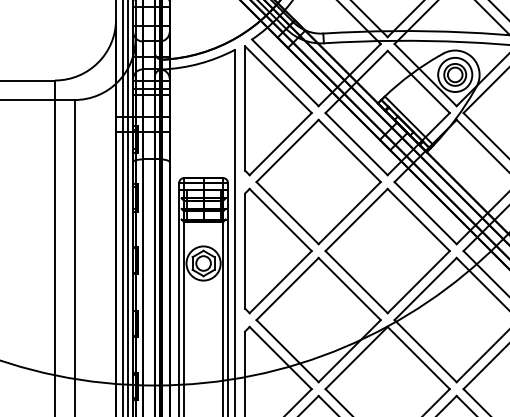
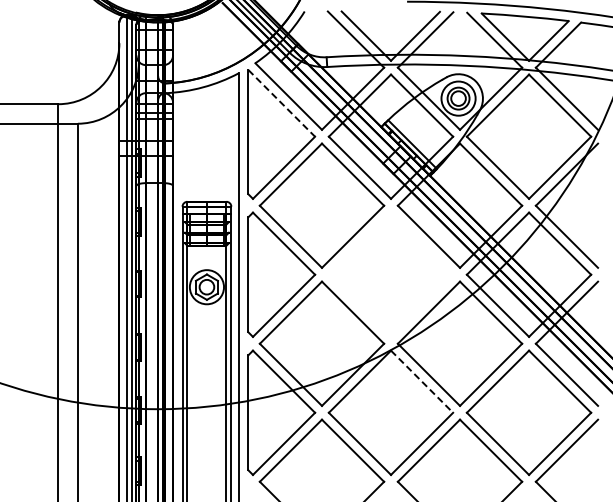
line: (279, 79) -> (282, 103), solid -> dashed
part: (387, 250) -> (390, 274), removed
line: (419, 357) -> (422, 381), solid -> dashed

